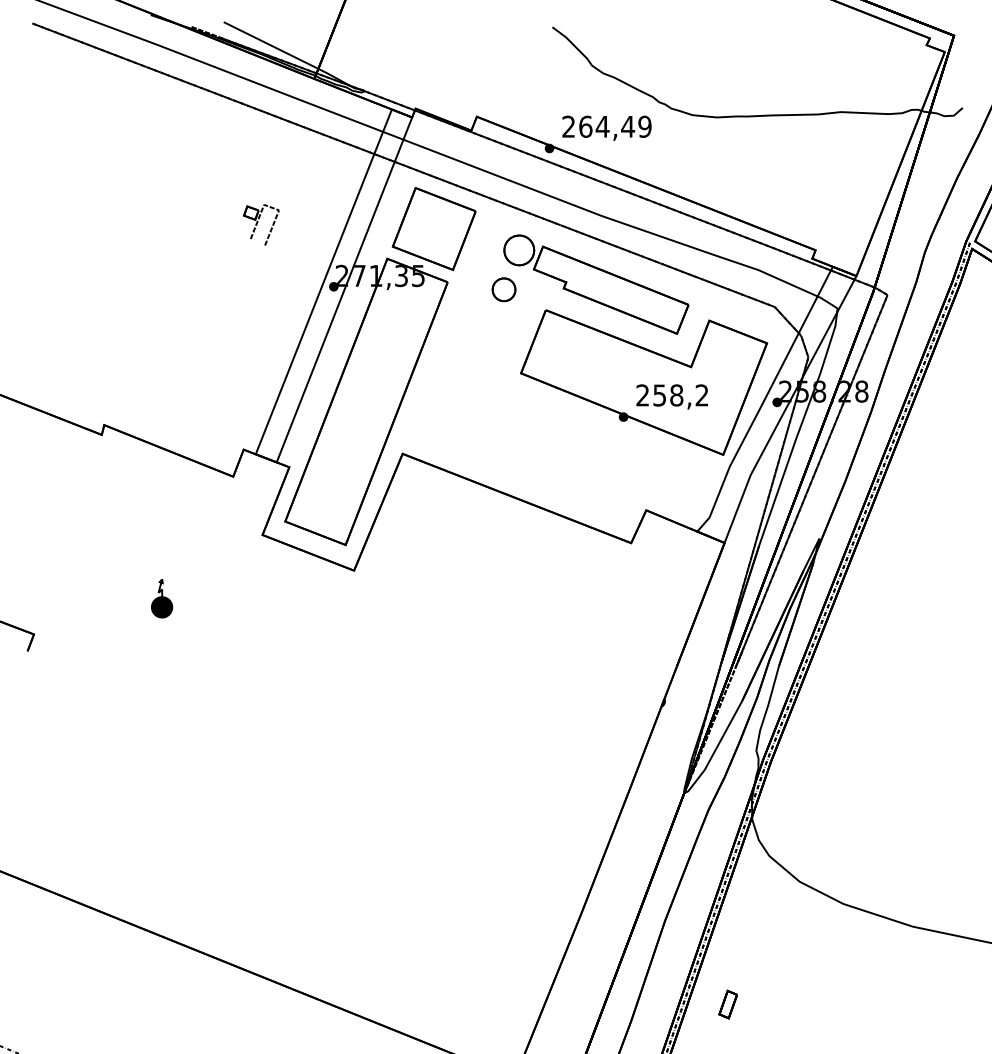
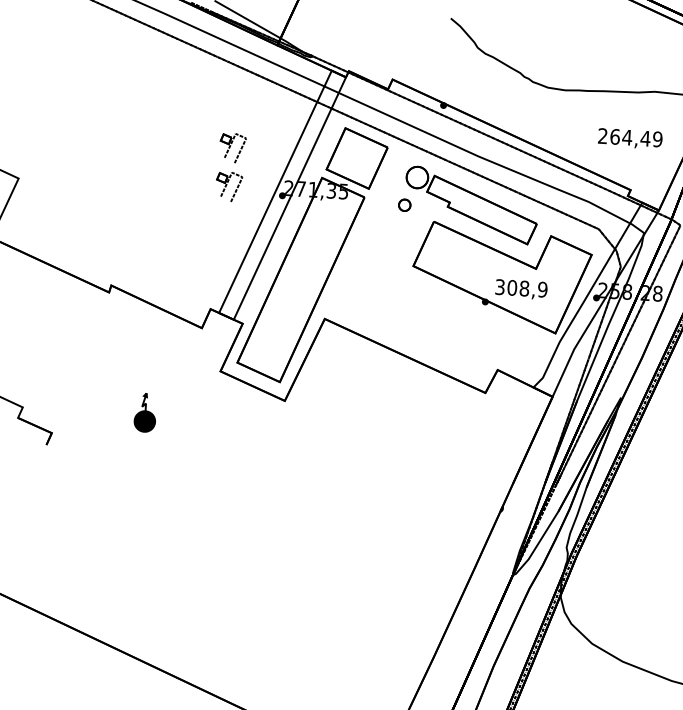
text: (606, 127) -> (630, 138), moved
part: (259, 278) -> (229, 186), added
part: (503, 289) -> (404, 205), size x0.7
text: (672, 395) -> (521, 288), 258,2 -> 308,9
part: (162, 598) -> (145, 412), size x1.4

